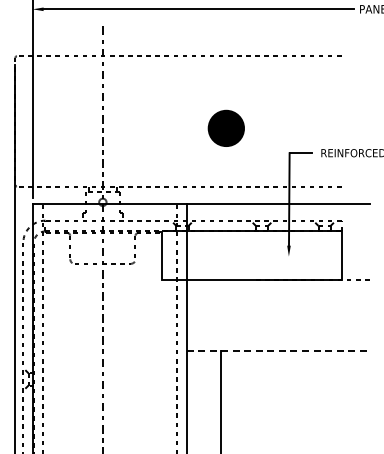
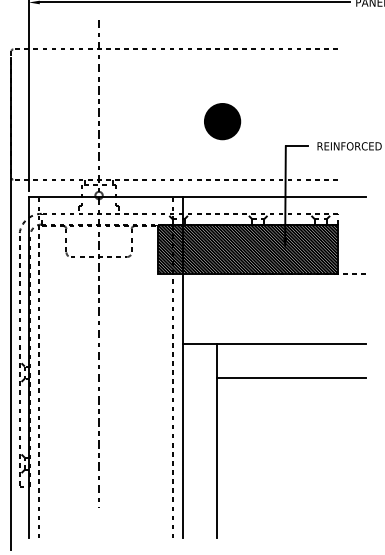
hatch: (251, 255) -> (247, 248), added
line: (278, 351) -> (274, 344), dashed -> solid
line: (295, 385) -> (291, 378), added

